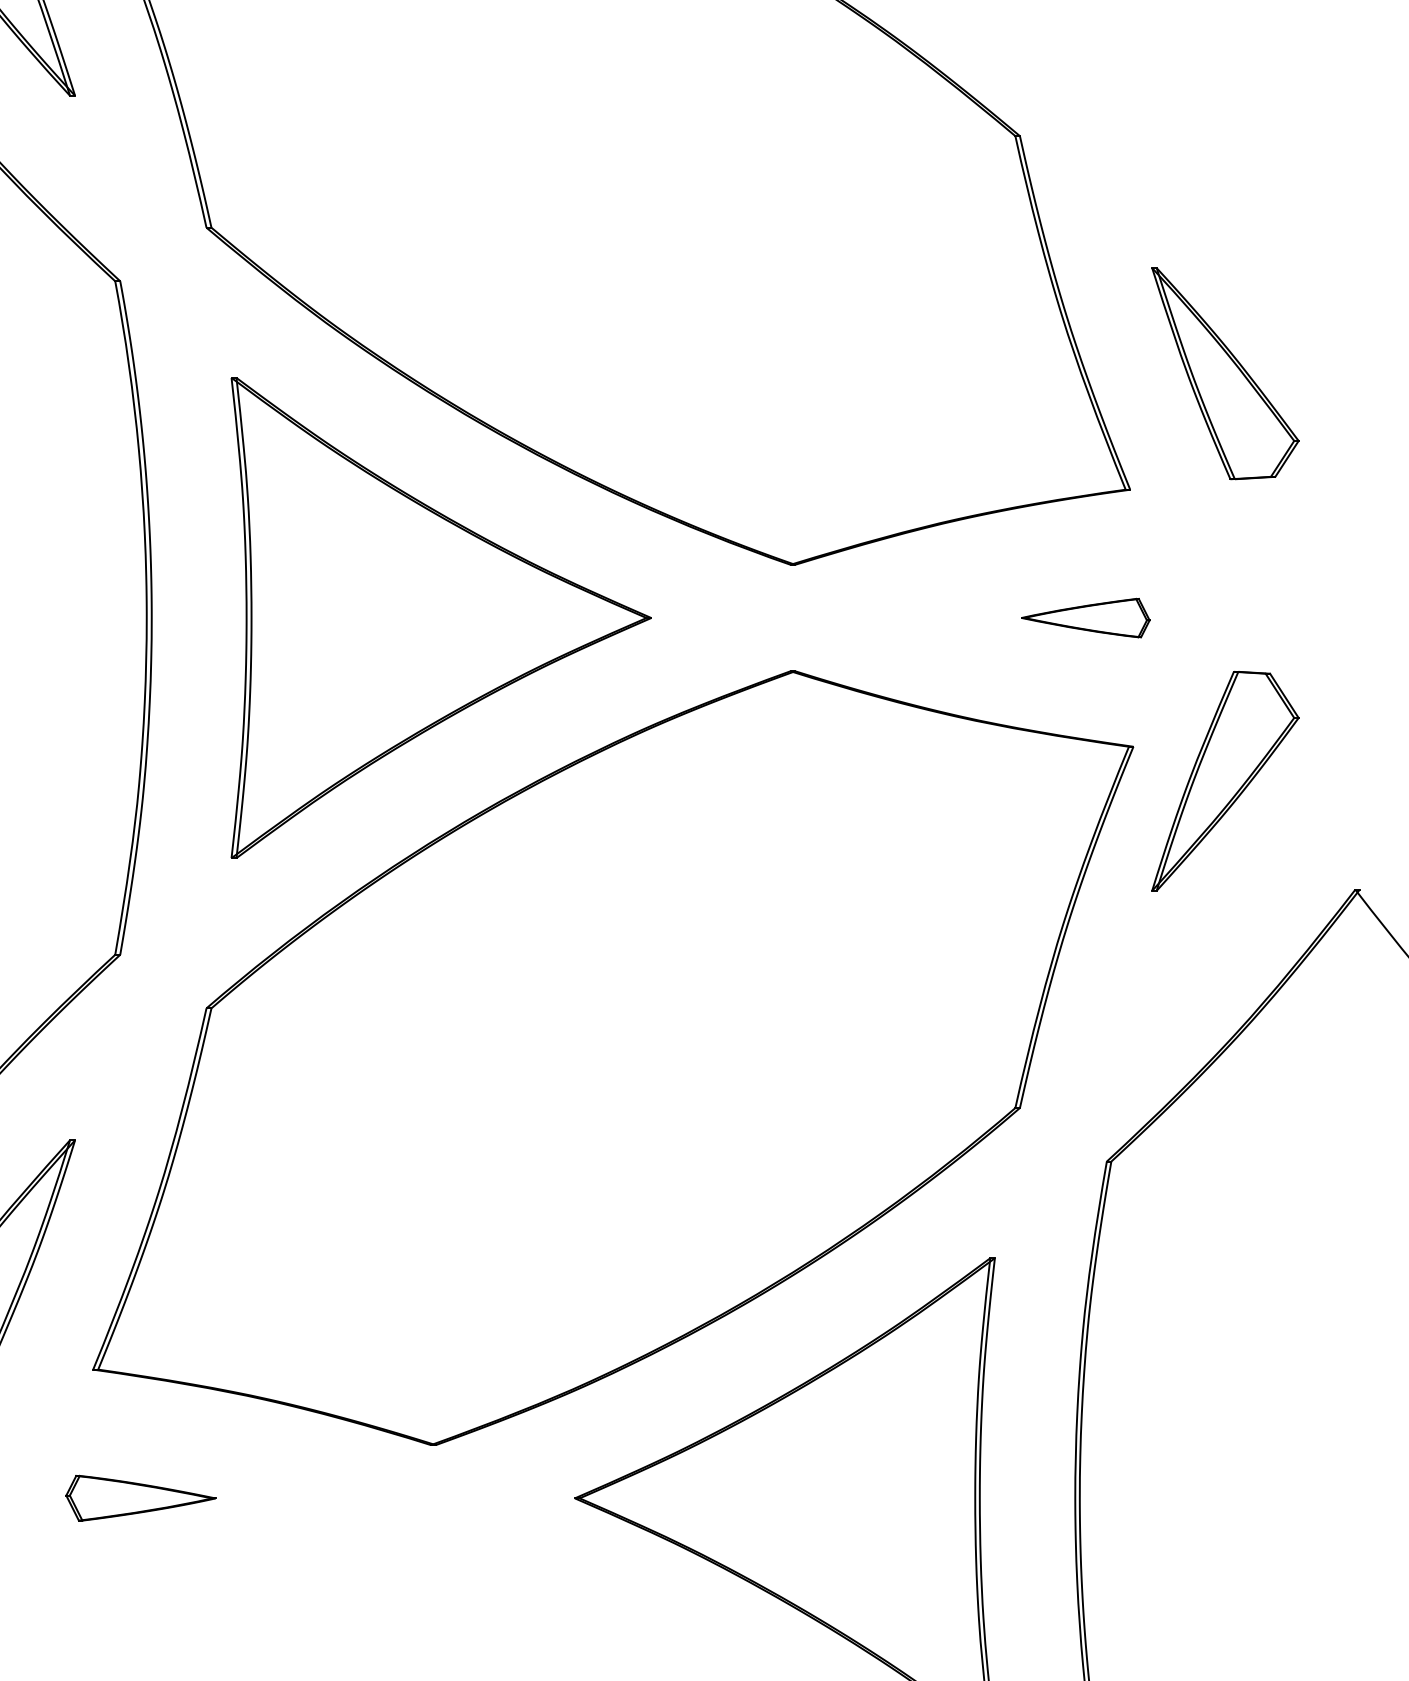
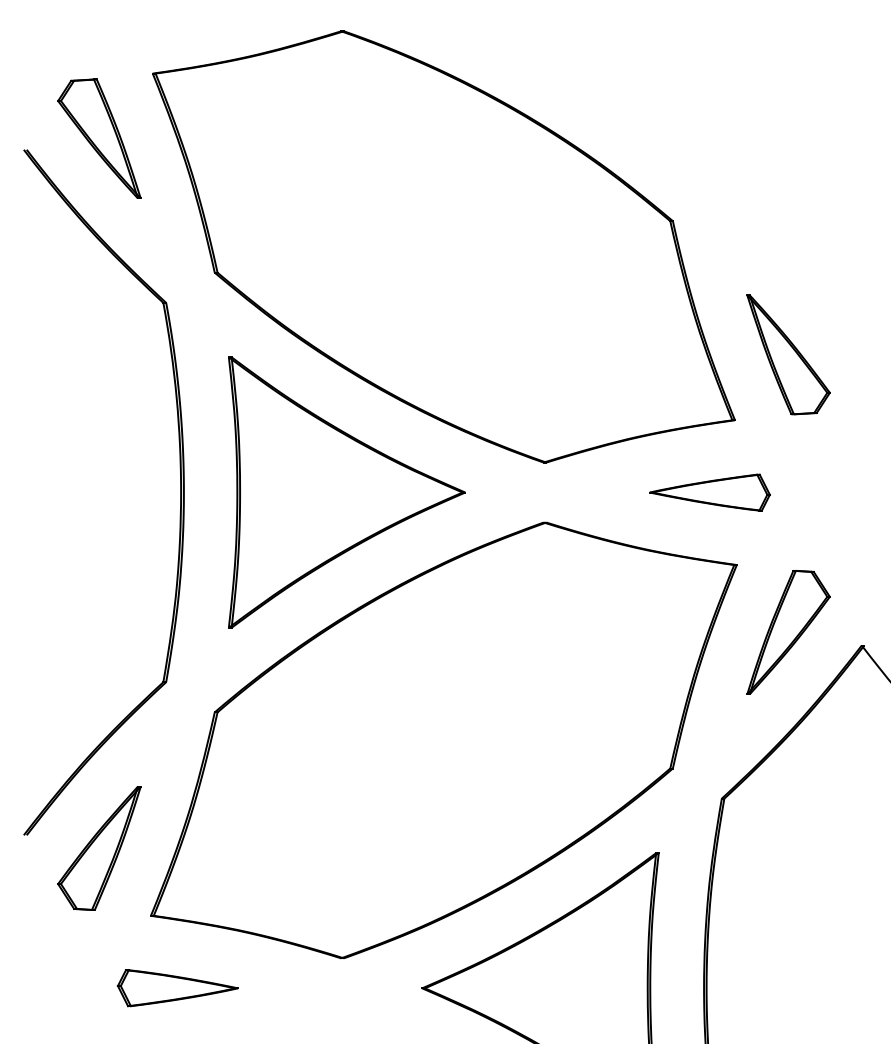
part: (1084, 617) -> (709, 492), size x1.67
part: (1225, 781) -> (788, 632), moved
part: (140, 1498) -> (177, 988), size x1.43

